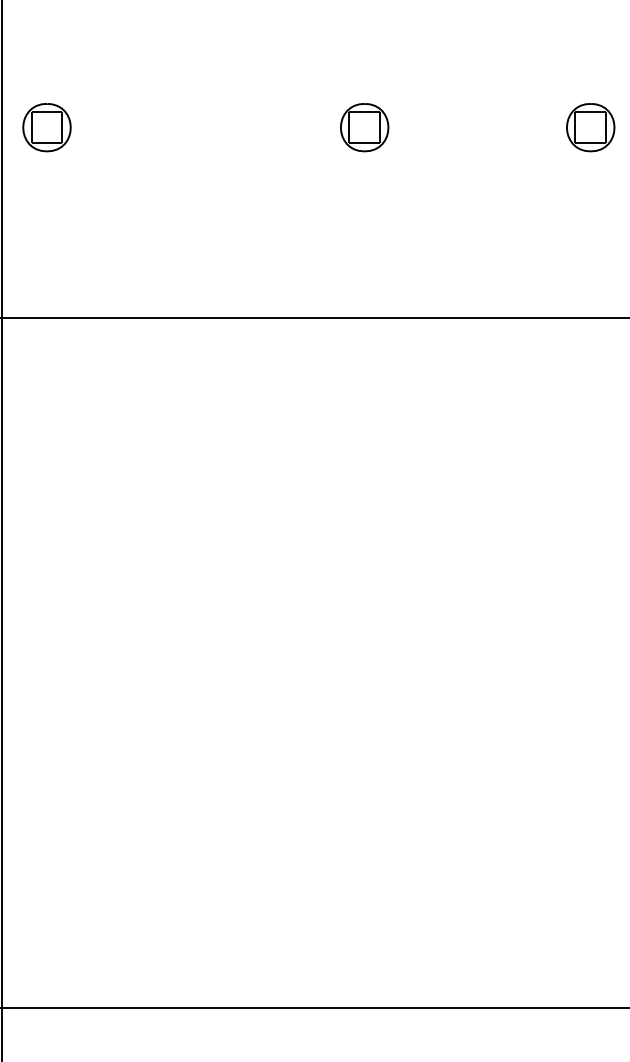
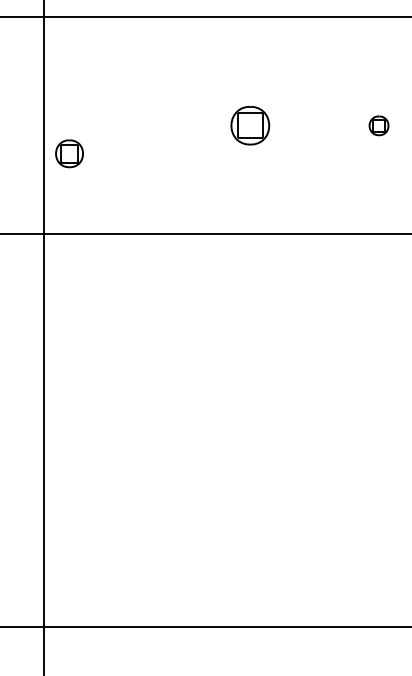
part: (46, 127) -> (69, 153), moved
part: (364, 127) -> (250, 125), size x1.4
part: (589, 127) -> (378, 125), size x0.7

